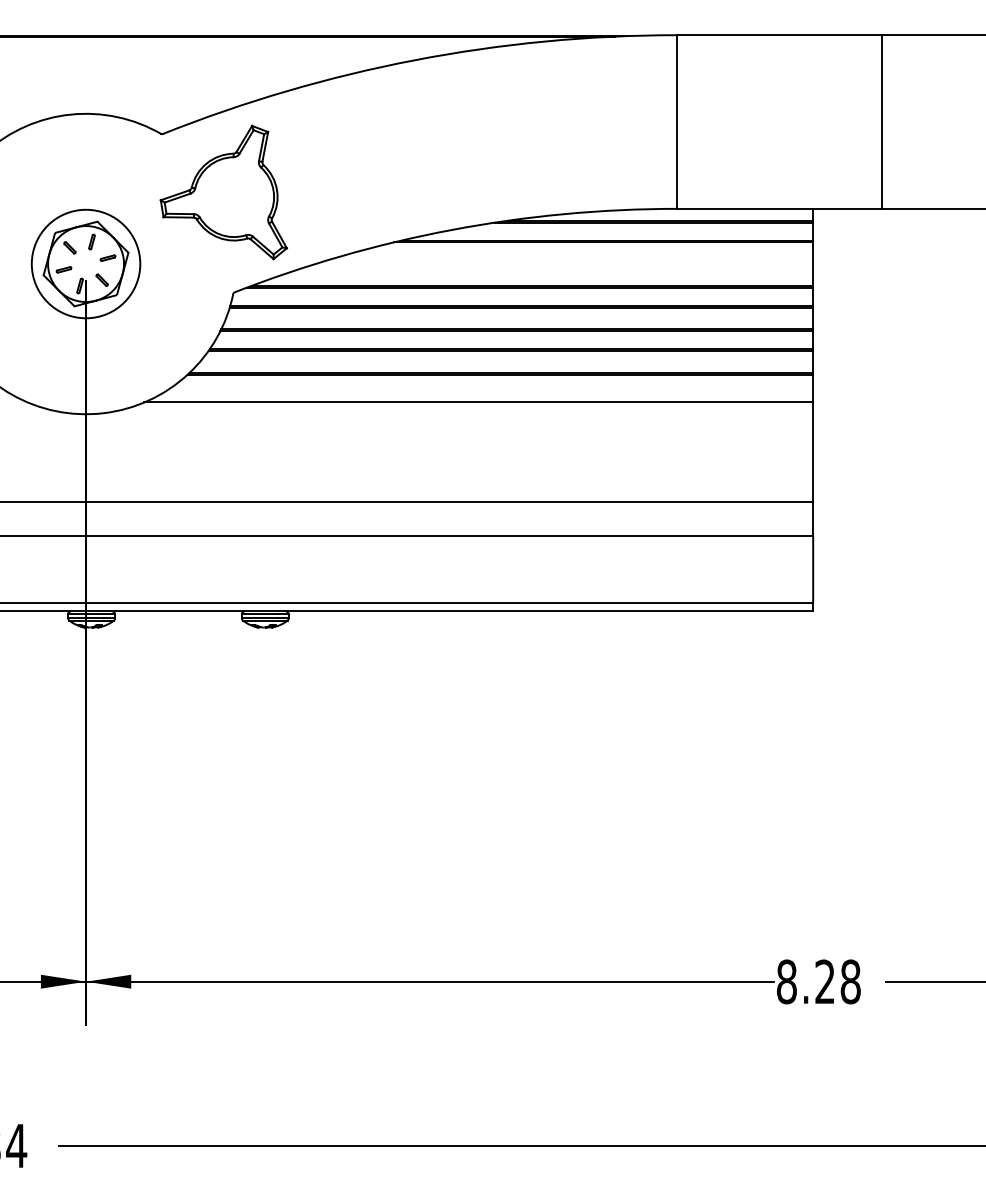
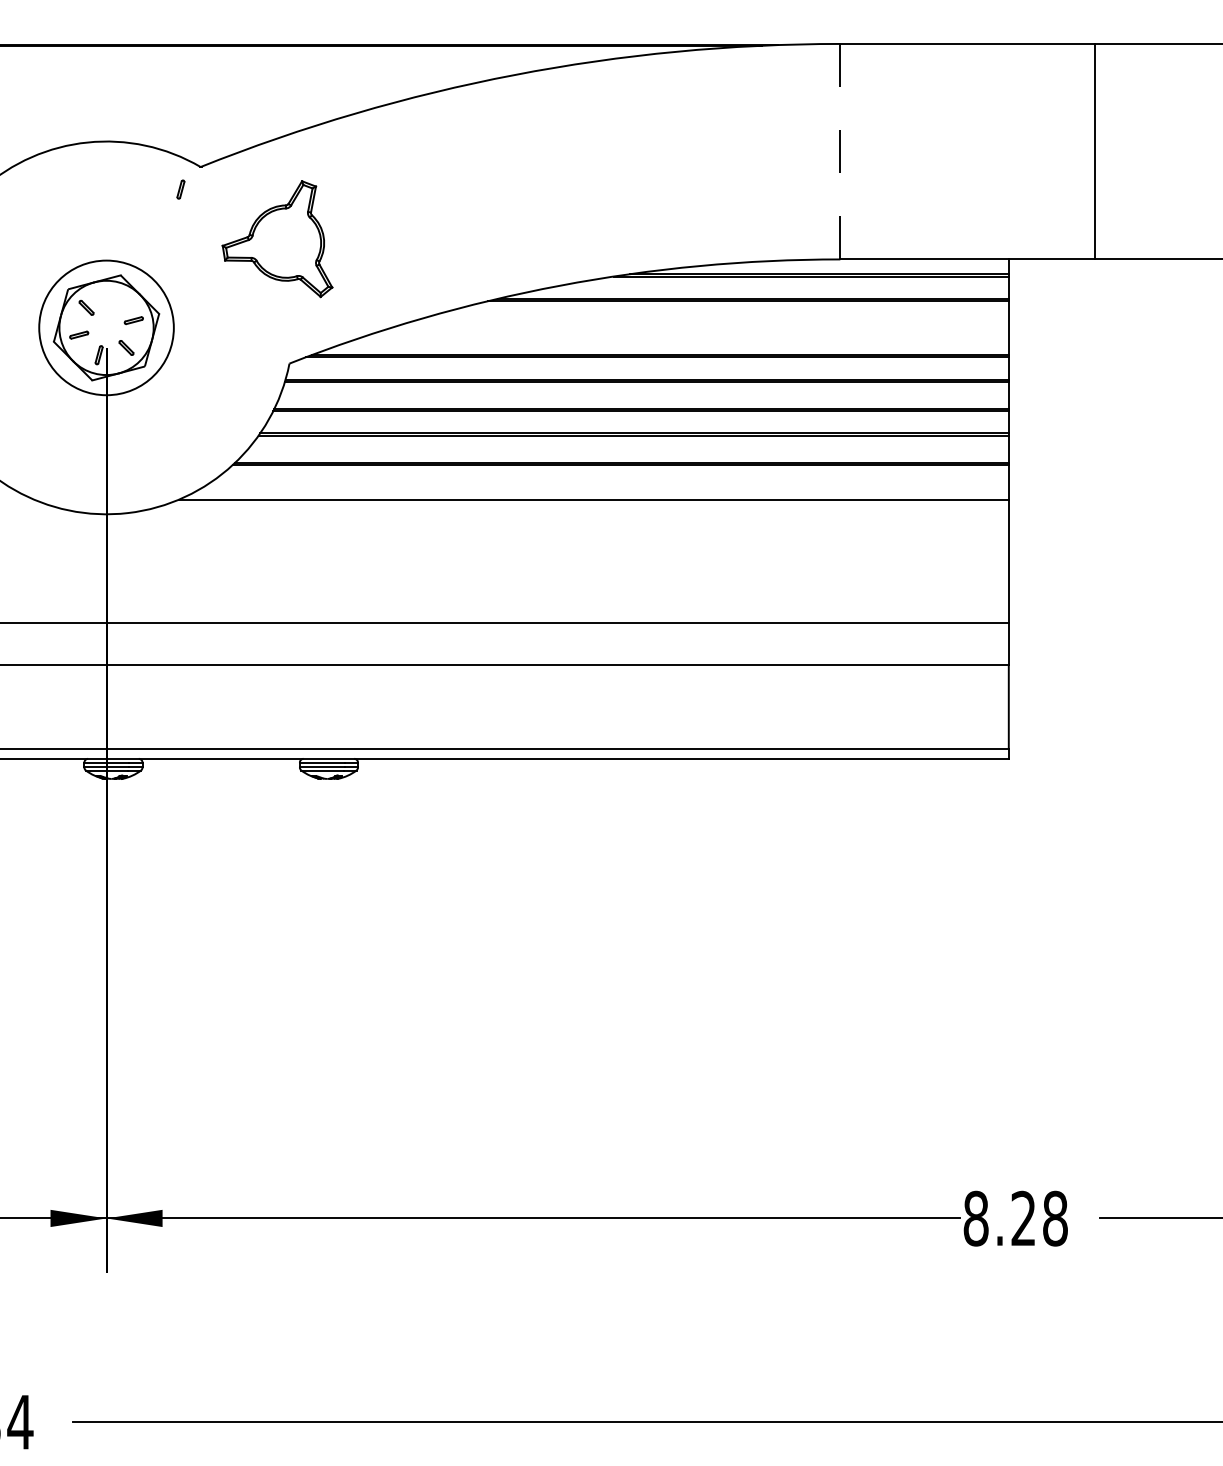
line: (677, 121) -> (840, 151), solid -> dashed
part: (223, 191) -> (277, 238), size x0.7
part: (91, 241) -> (180, 189), moved

